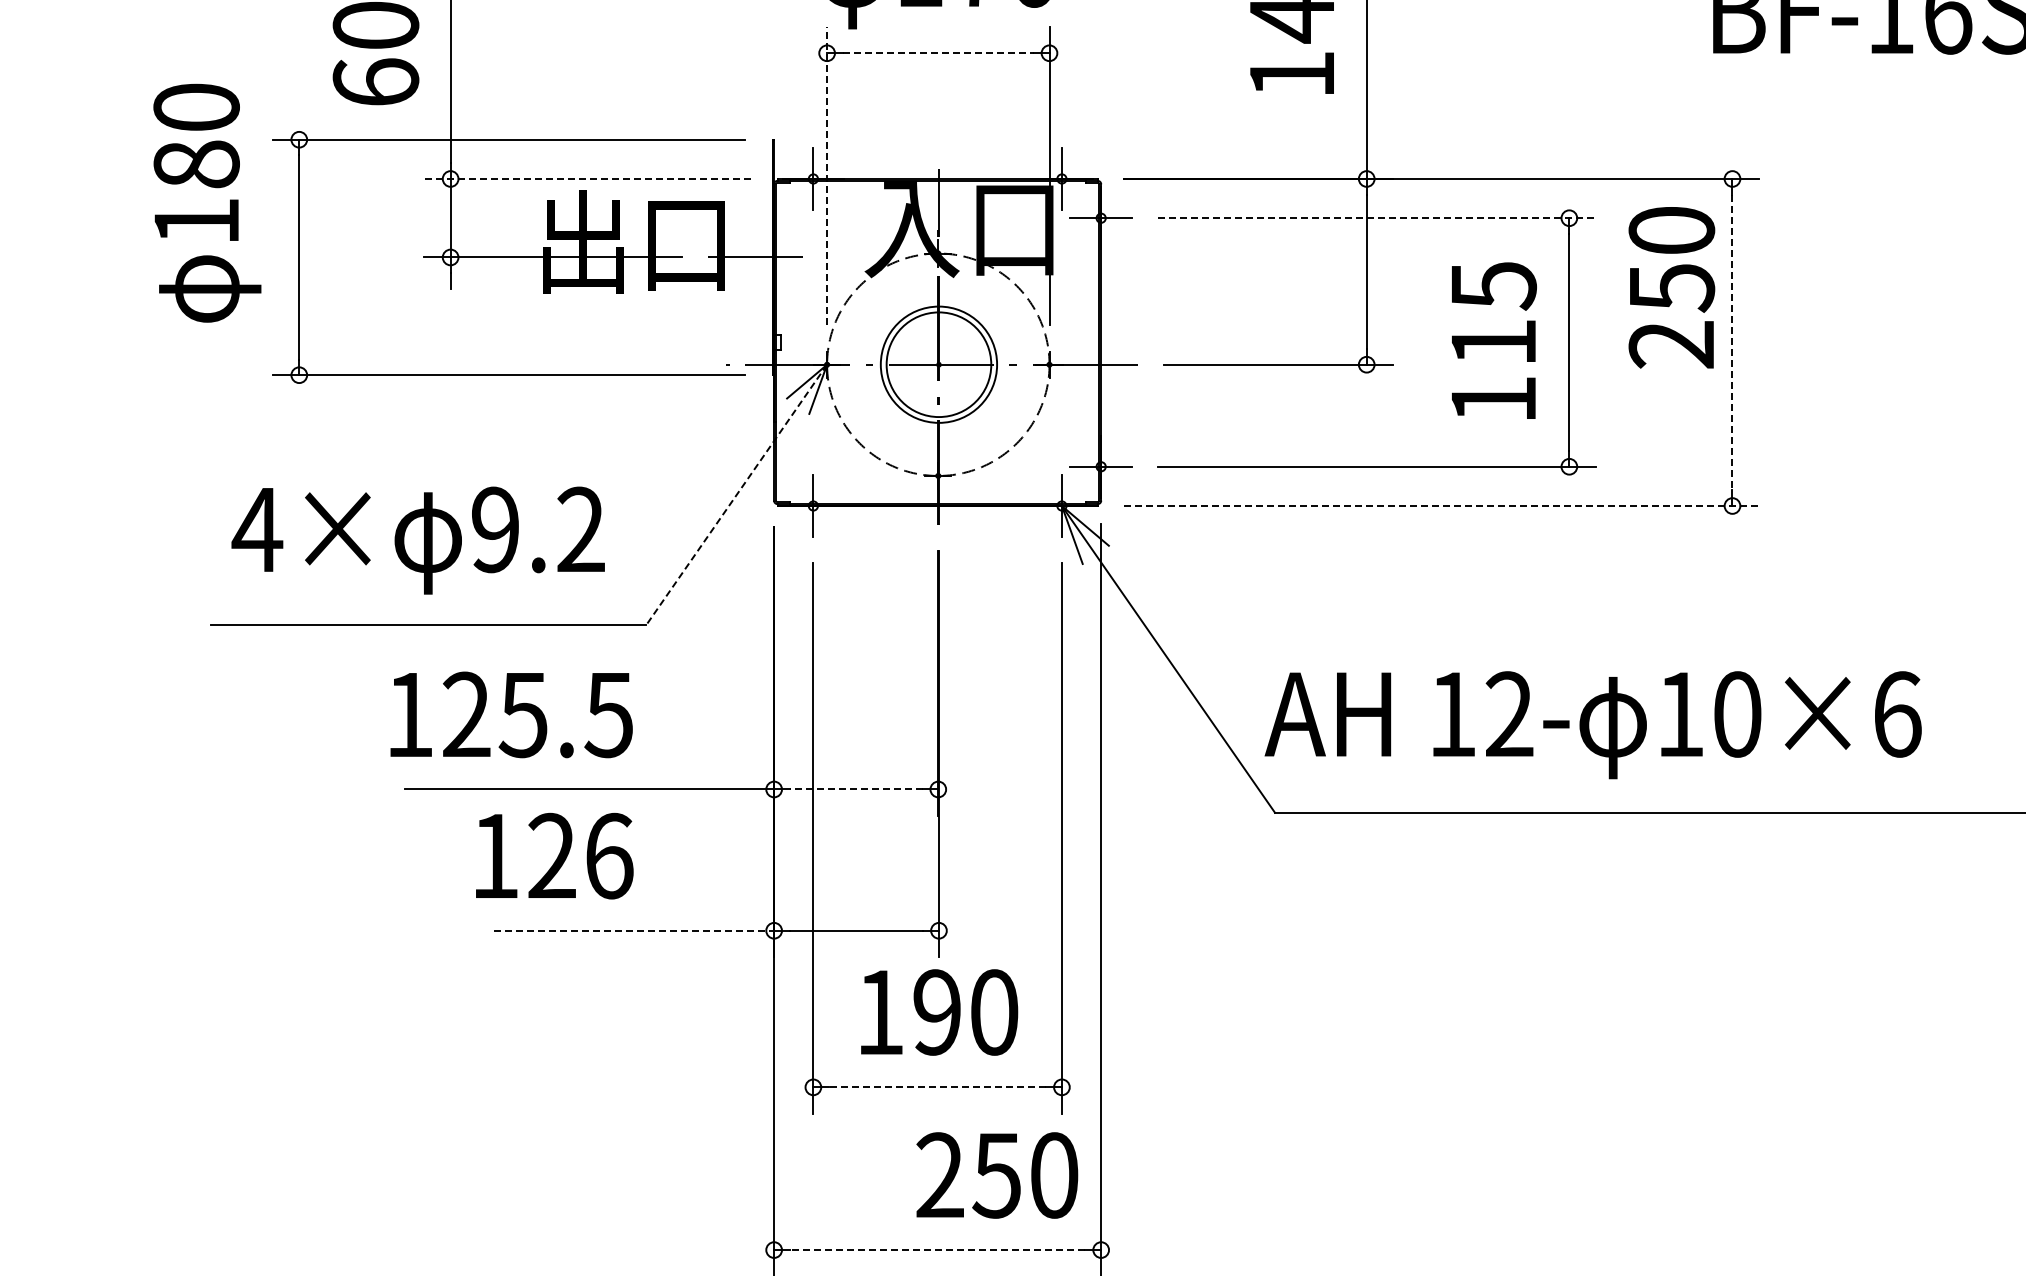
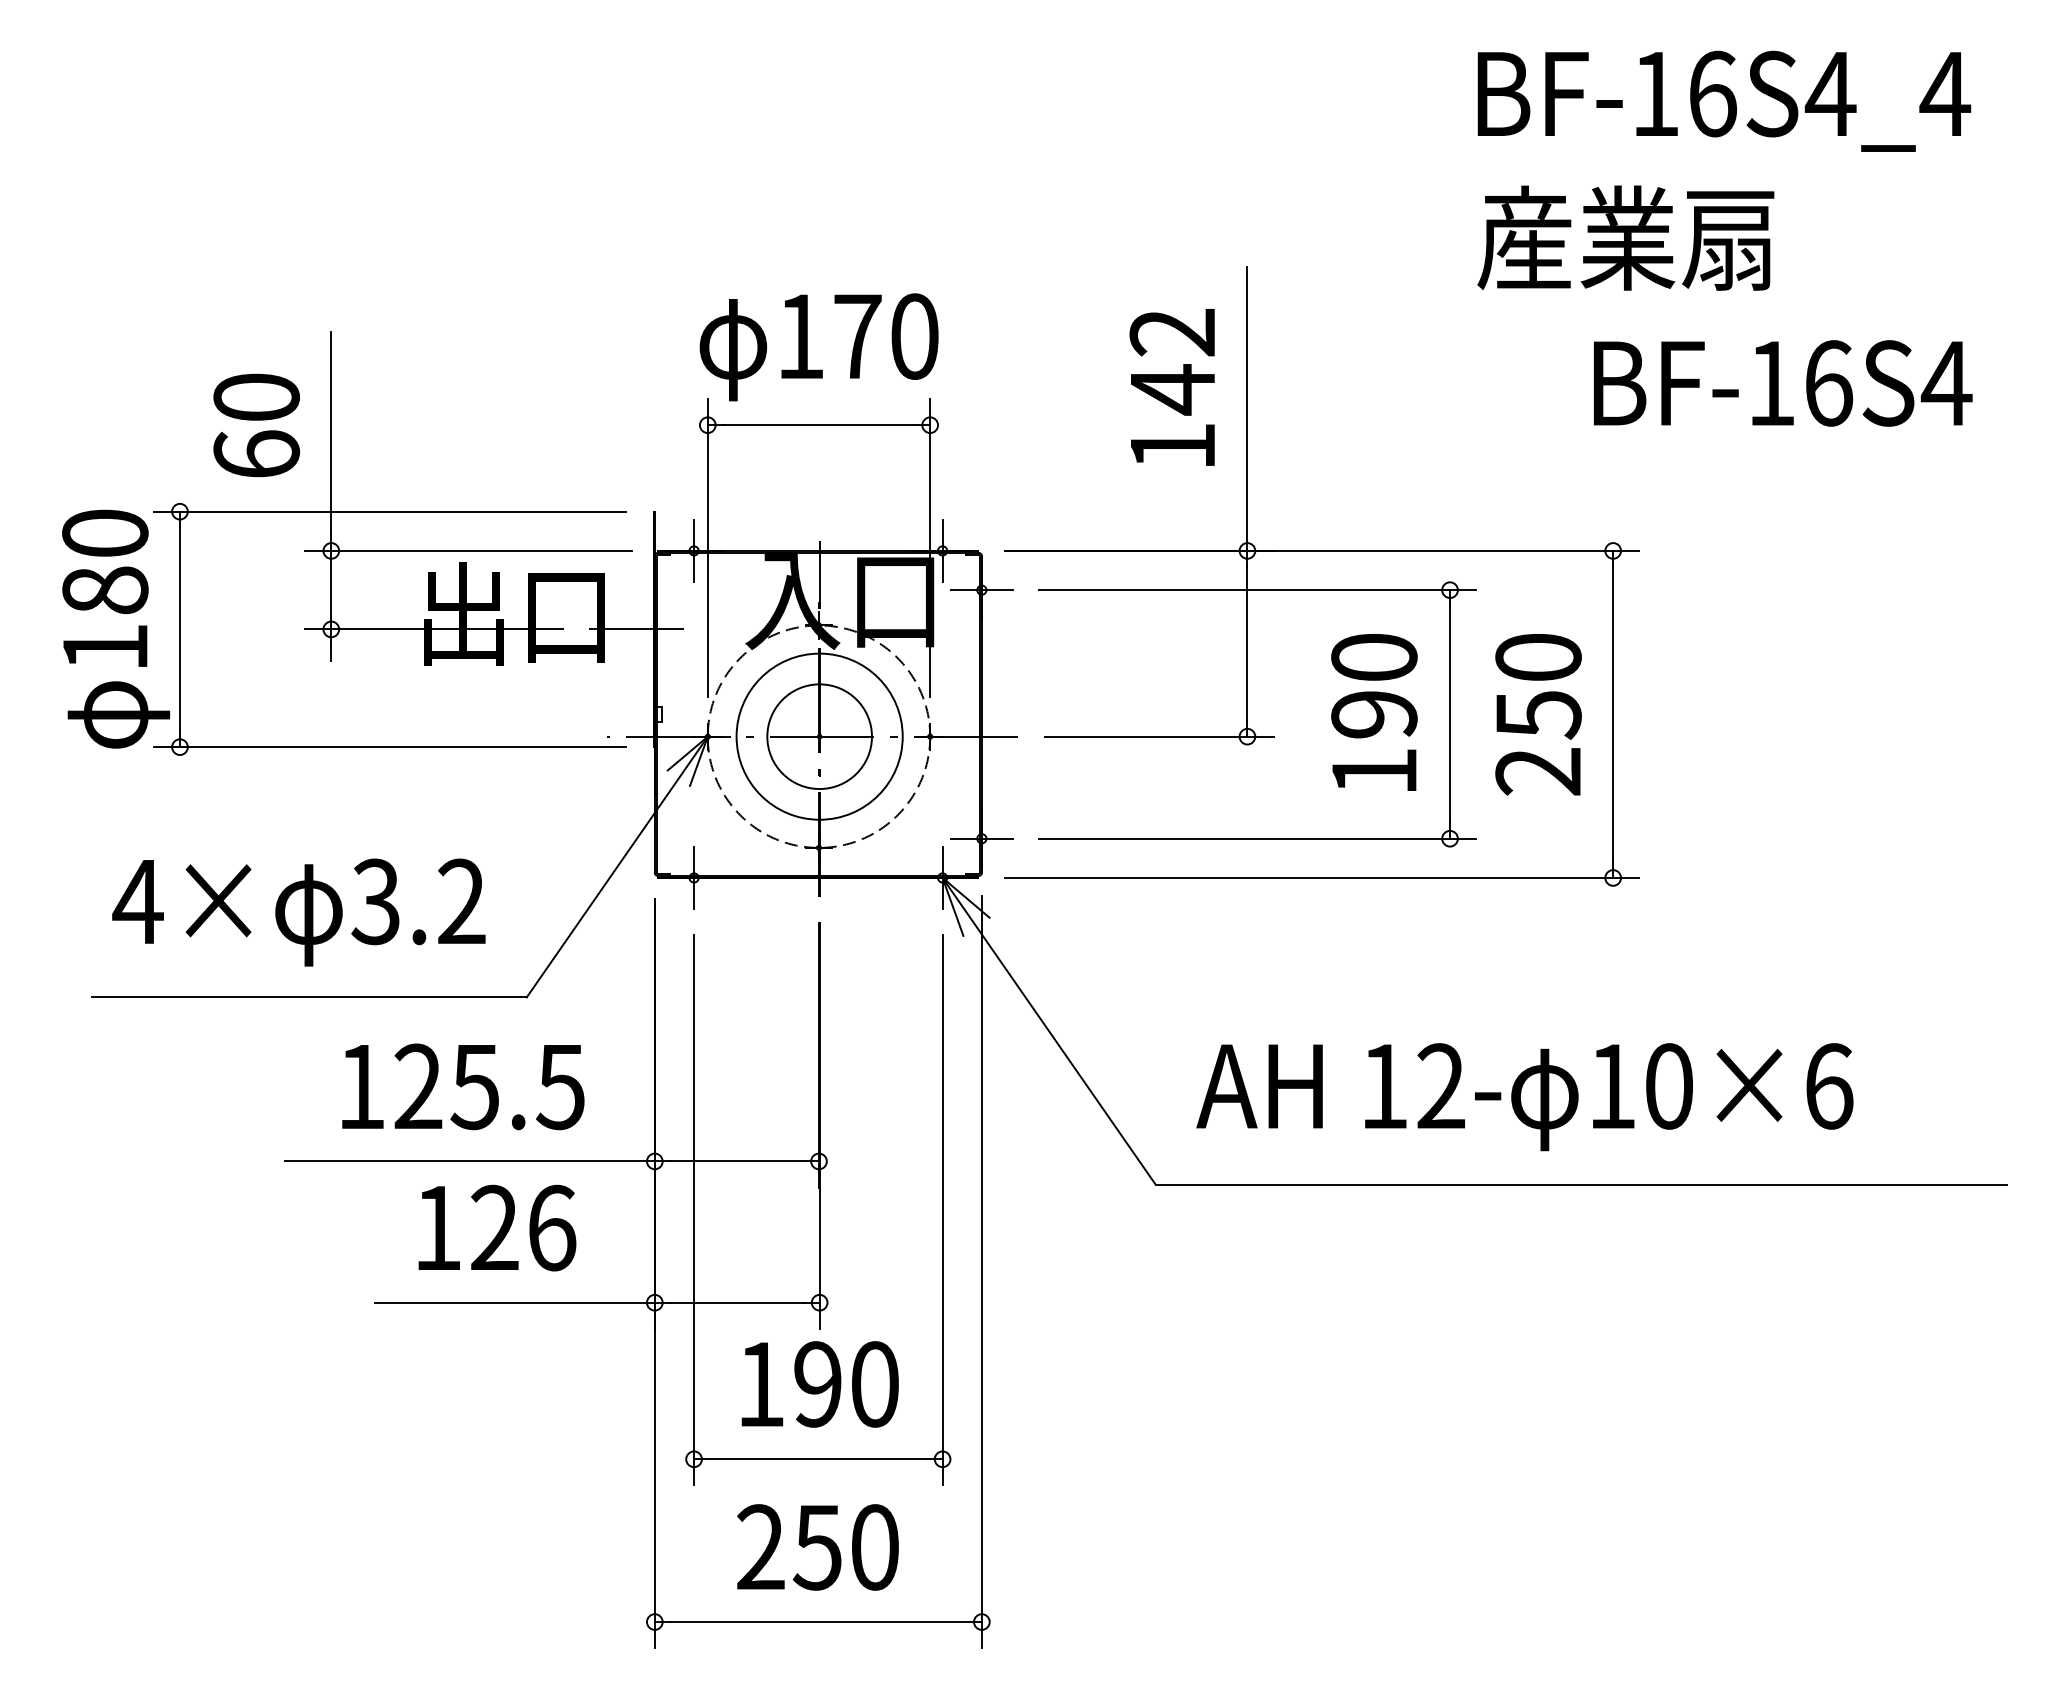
line: (938, 53) -> (819, 425), dashed -> solid
line: (826, 175) -> (707, 547), dashed -> solid
line: (587, 178) -> (468, 550), dashed -> solid
text: (207, 202) -> (116, 628), moved
line: (1376, 218) -> (1257, 590), dashed -> solid
text: (1671, 287) -> (1538, 714), moved
text: (1493, 314) -> (1374, 686), 115 -> 190
line: (1732, 342) -> (1613, 714), dashed -> solid
circle: (938, 364) -> (819, 736), size x1.43
line: (736, 495) -> (617, 867), dashed -> solid
line: (1441, 505) -> (1322, 877), dashed -> solid
text: (494, 529) -> (375, 901), 9.2 -> 3.2
text: (511, 714) -> (463, 1086), moved
text: (1592, 725) -> (1524, 1097), moved
line: (855, 789) -> (736, 1161), dashed -> solid
text: (554, 855) -> (497, 1227), moved
line: (634, 930) -> (515, 1302), dashed -> solid
line: (937, 1087) -> (818, 1459), dashed -> solid
text: (996, 1175) -> (817, 1547), moved
line: (937, 1250) -> (818, 1622), dashed -> solid

